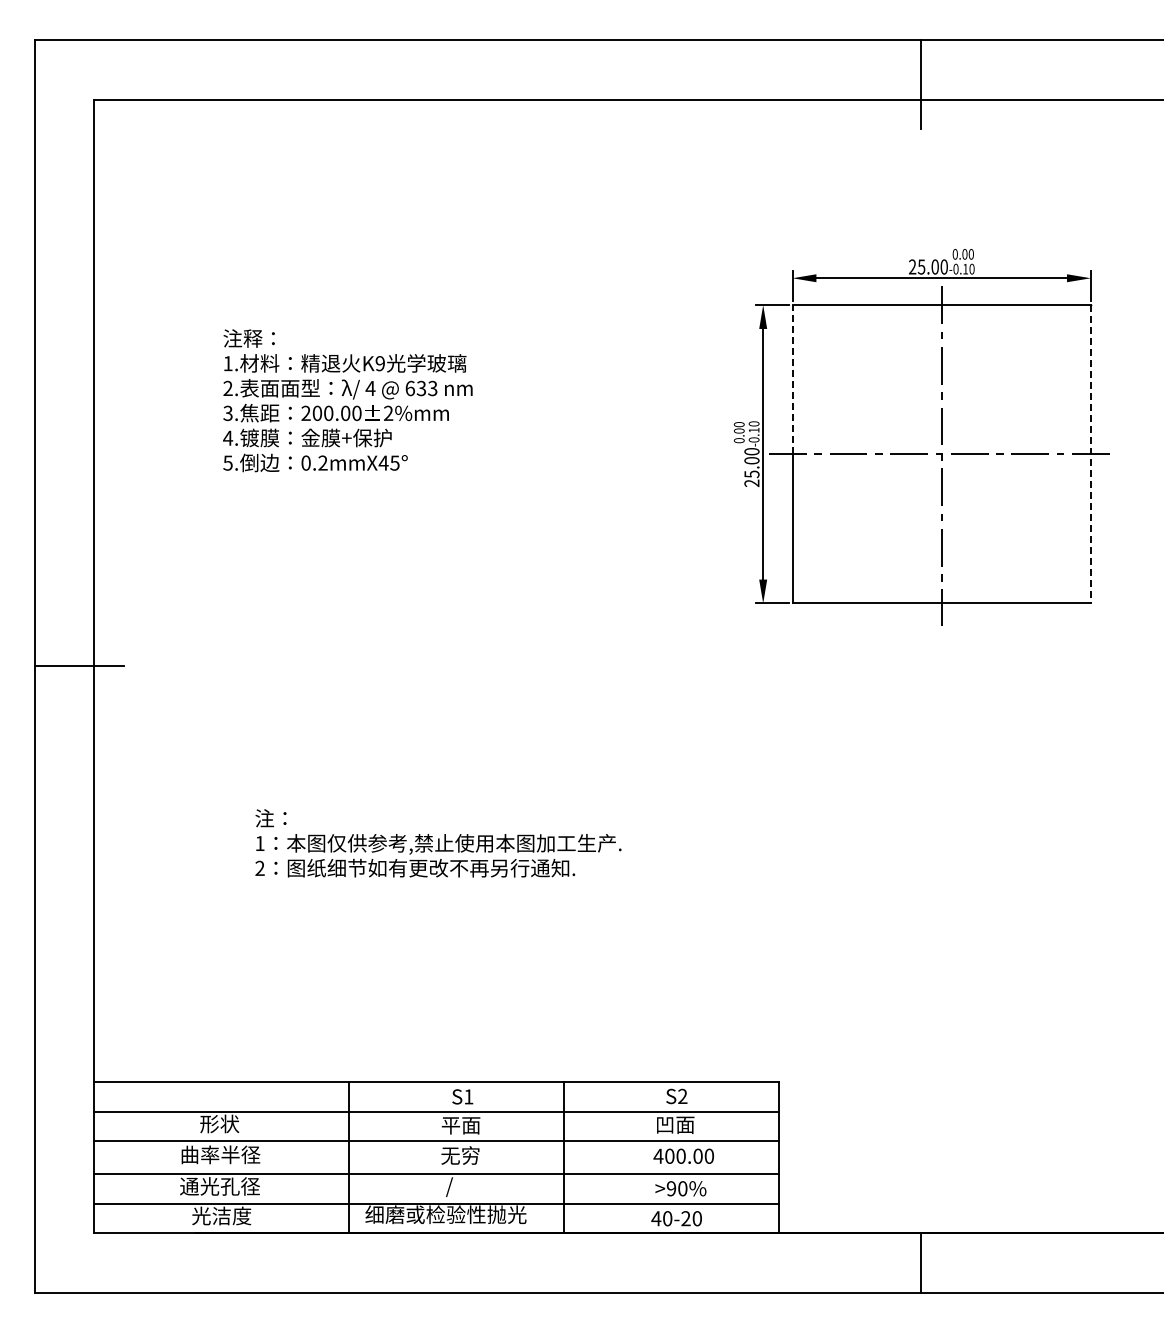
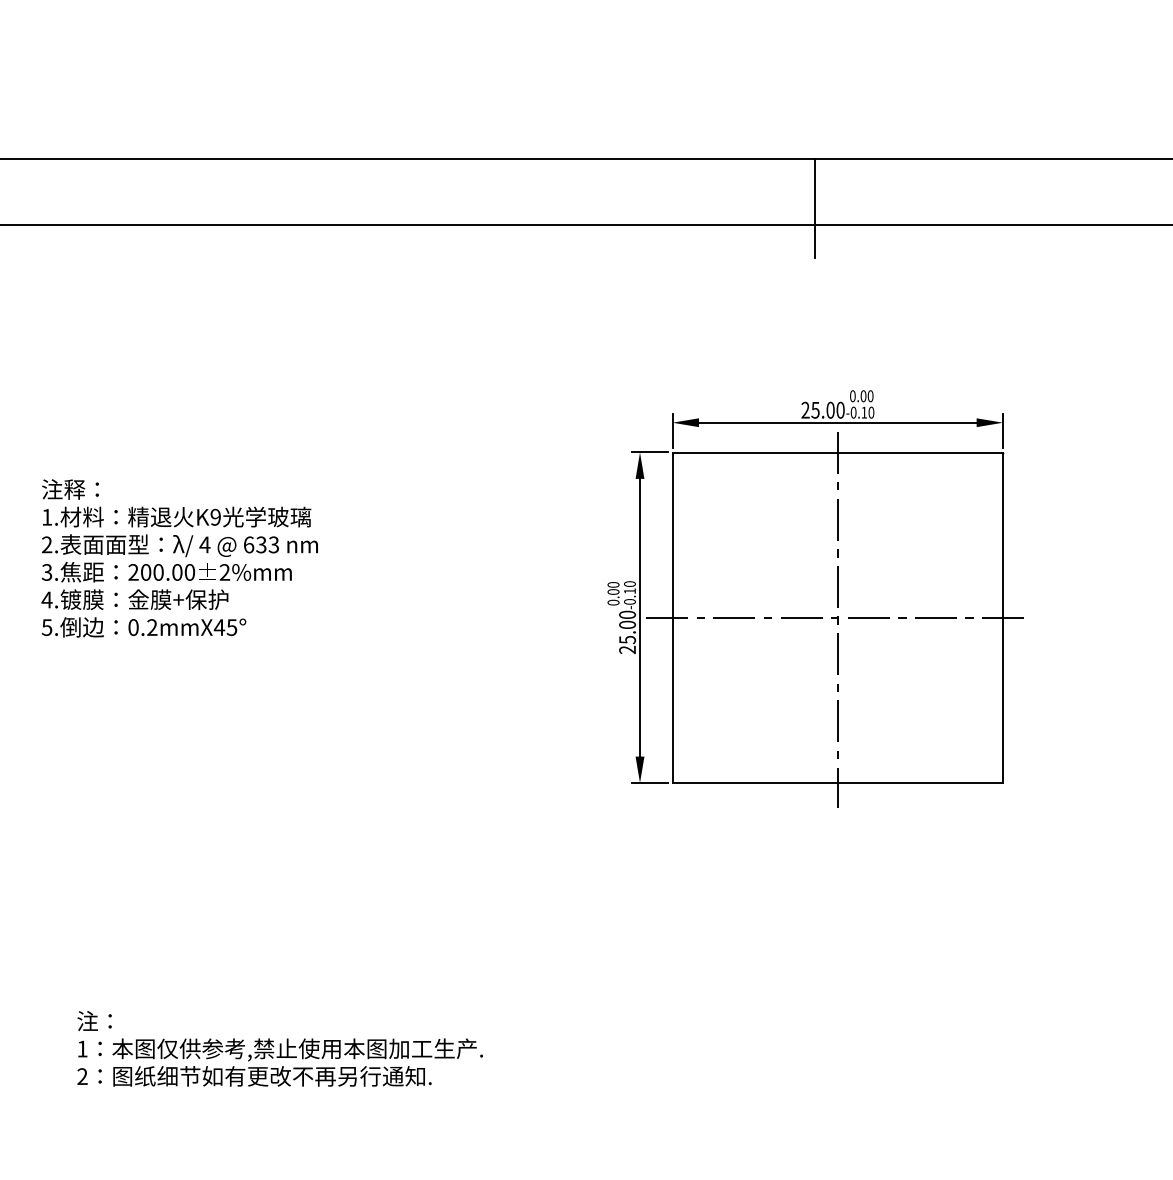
line: (792, 379) -> (672, 534), dashed -> solid
line: (1090, 454) -> (1002, 617), dashed -> solid

